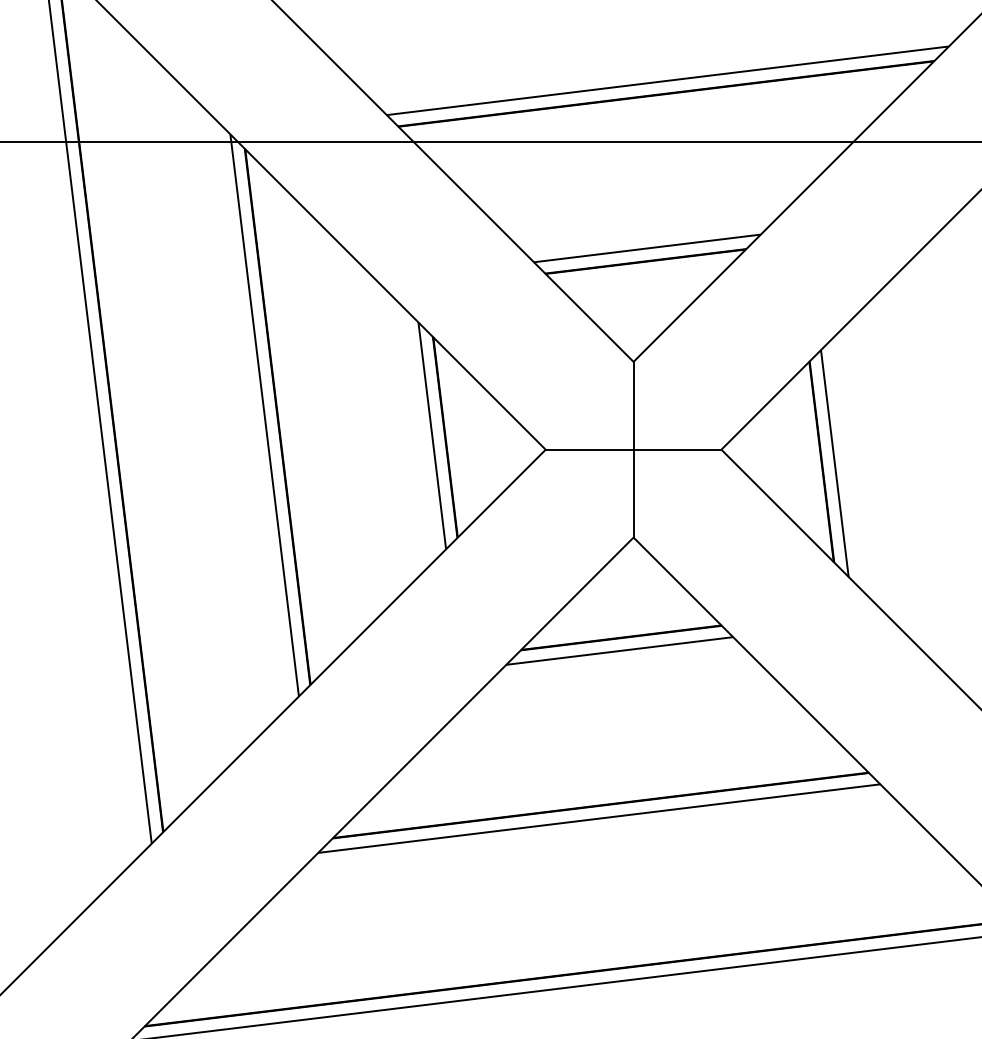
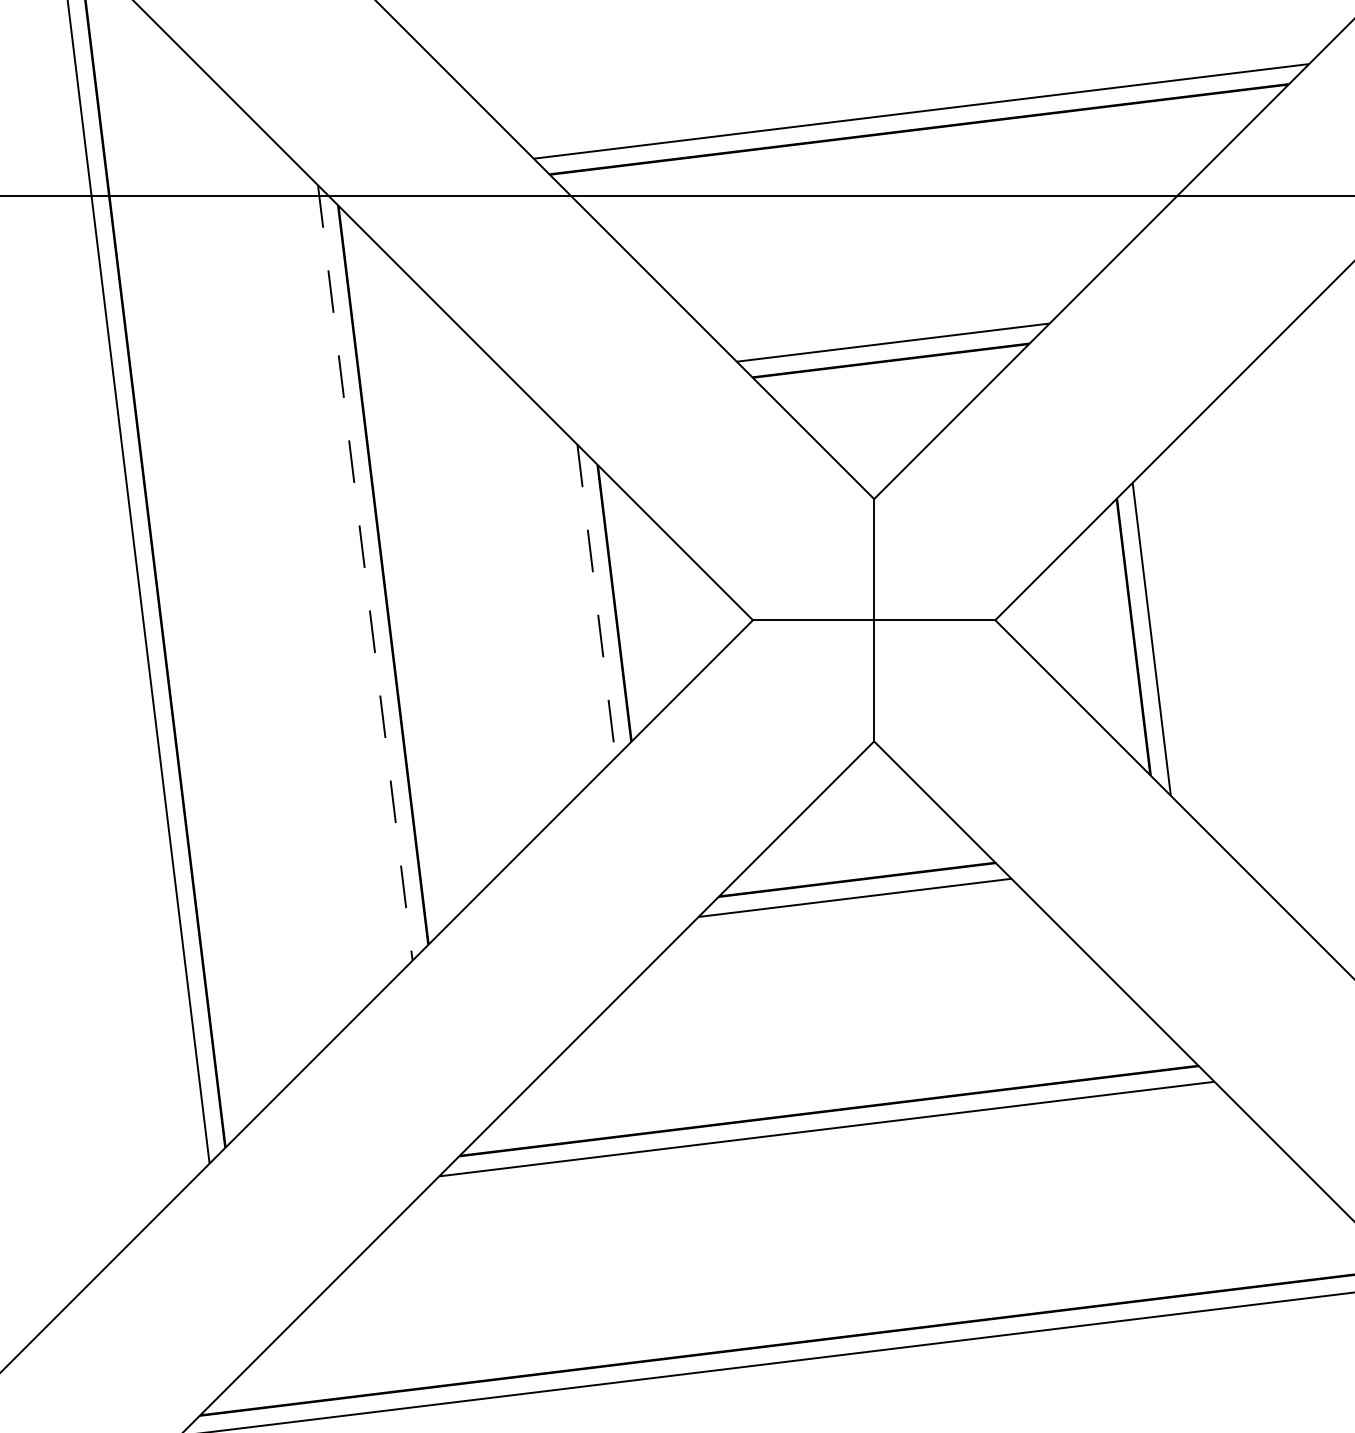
line: (264, 415) -> (365, 572), solid -> dashed
line: (432, 436) -> (596, 601), solid -> dashed

